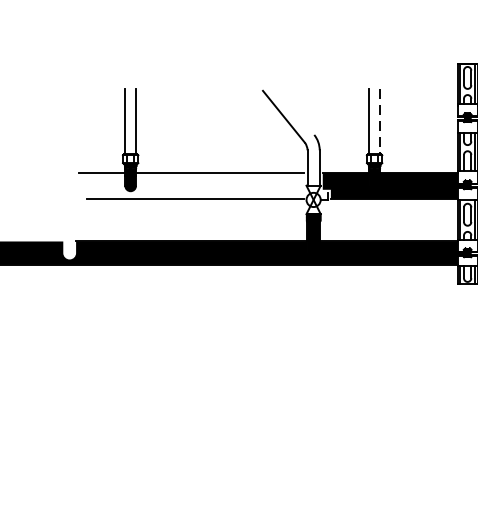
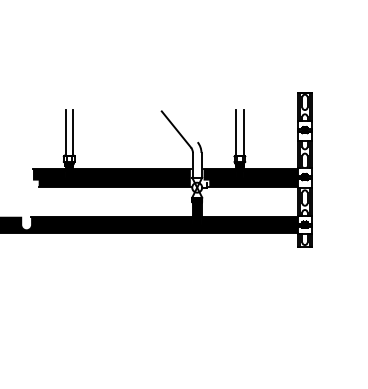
line: (379, 122) -> (243, 133), dashed -> solid
fill: (191, 185) -> (111, 177), added

